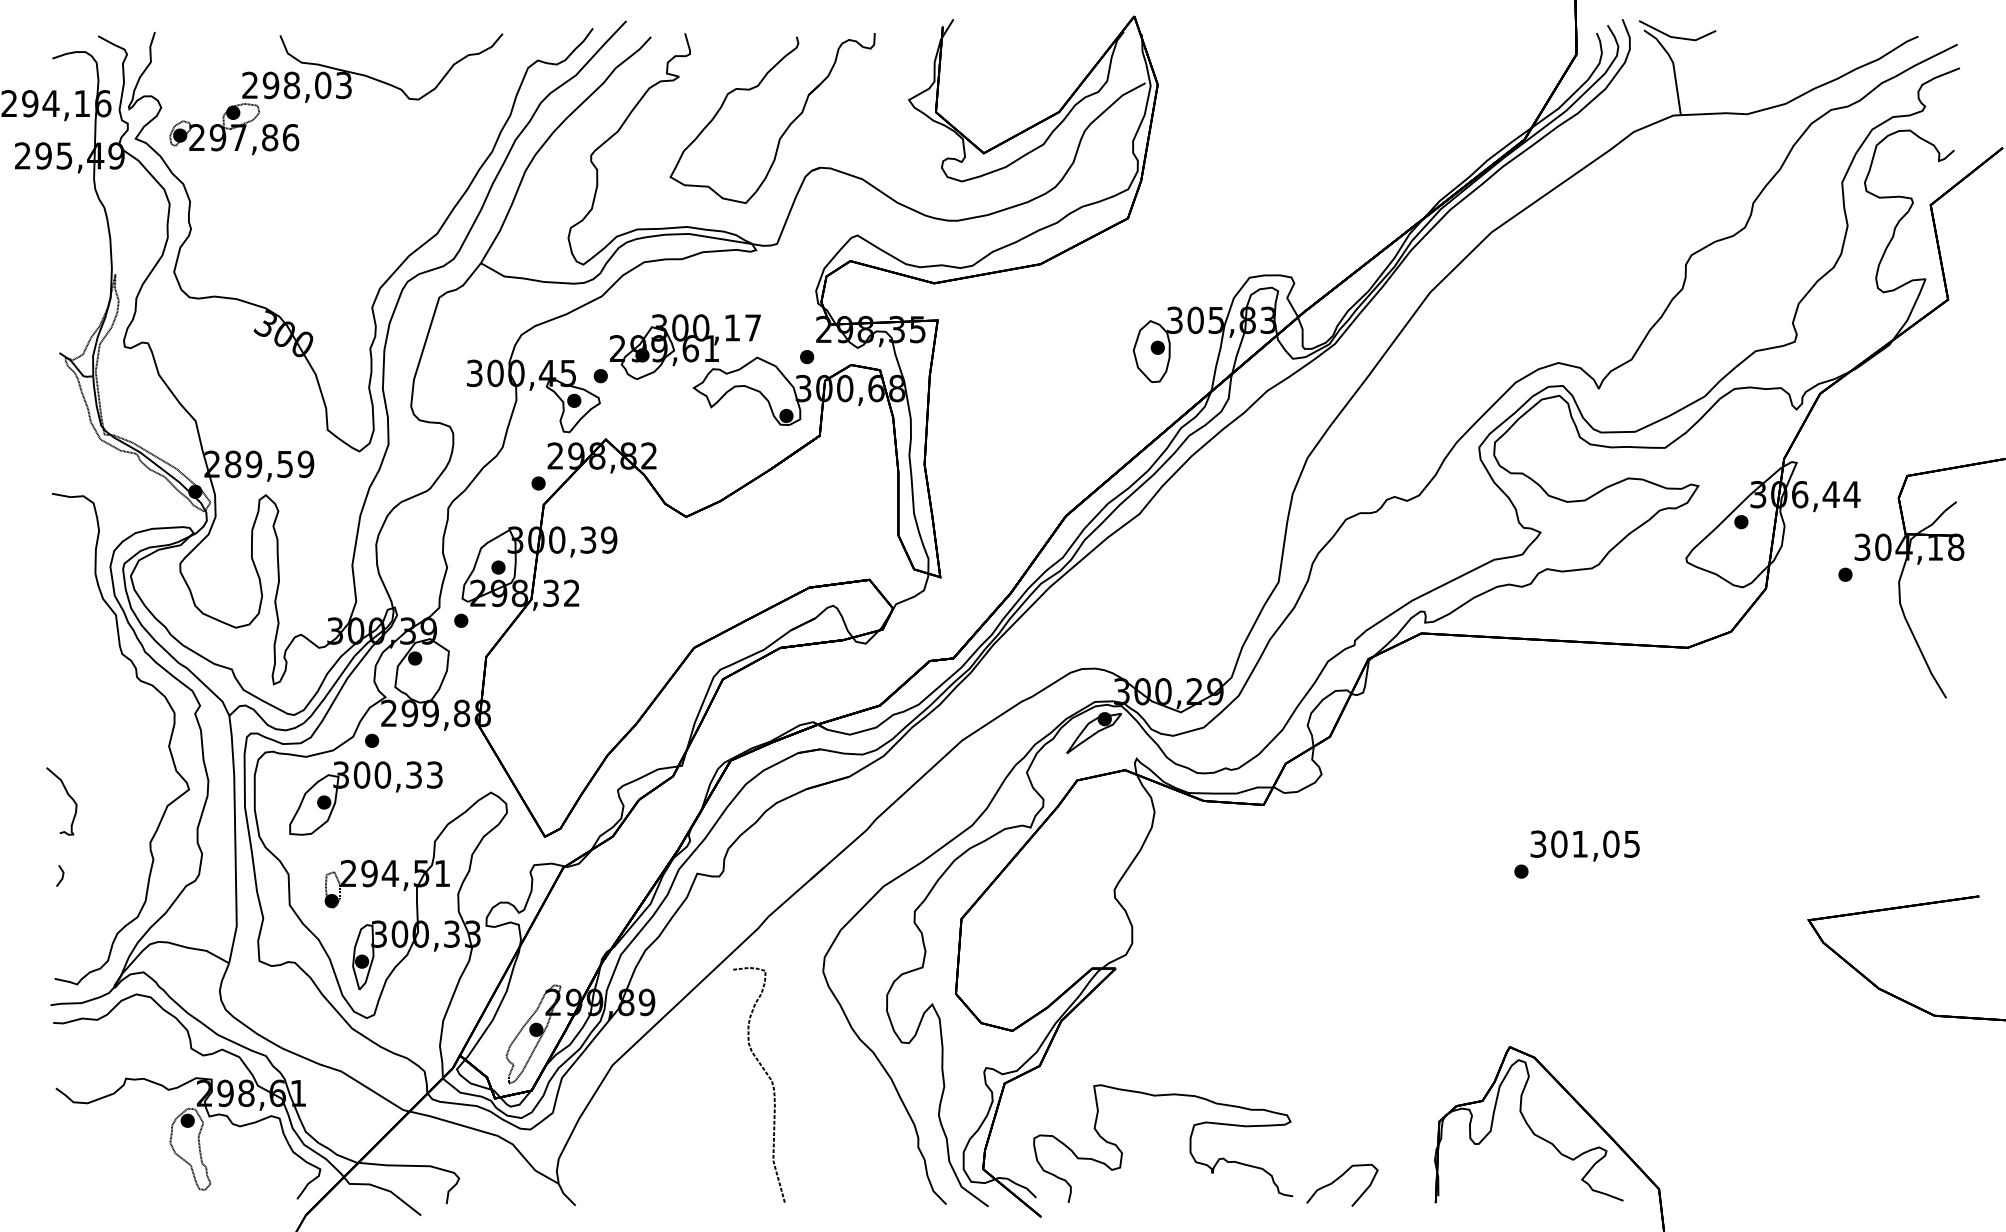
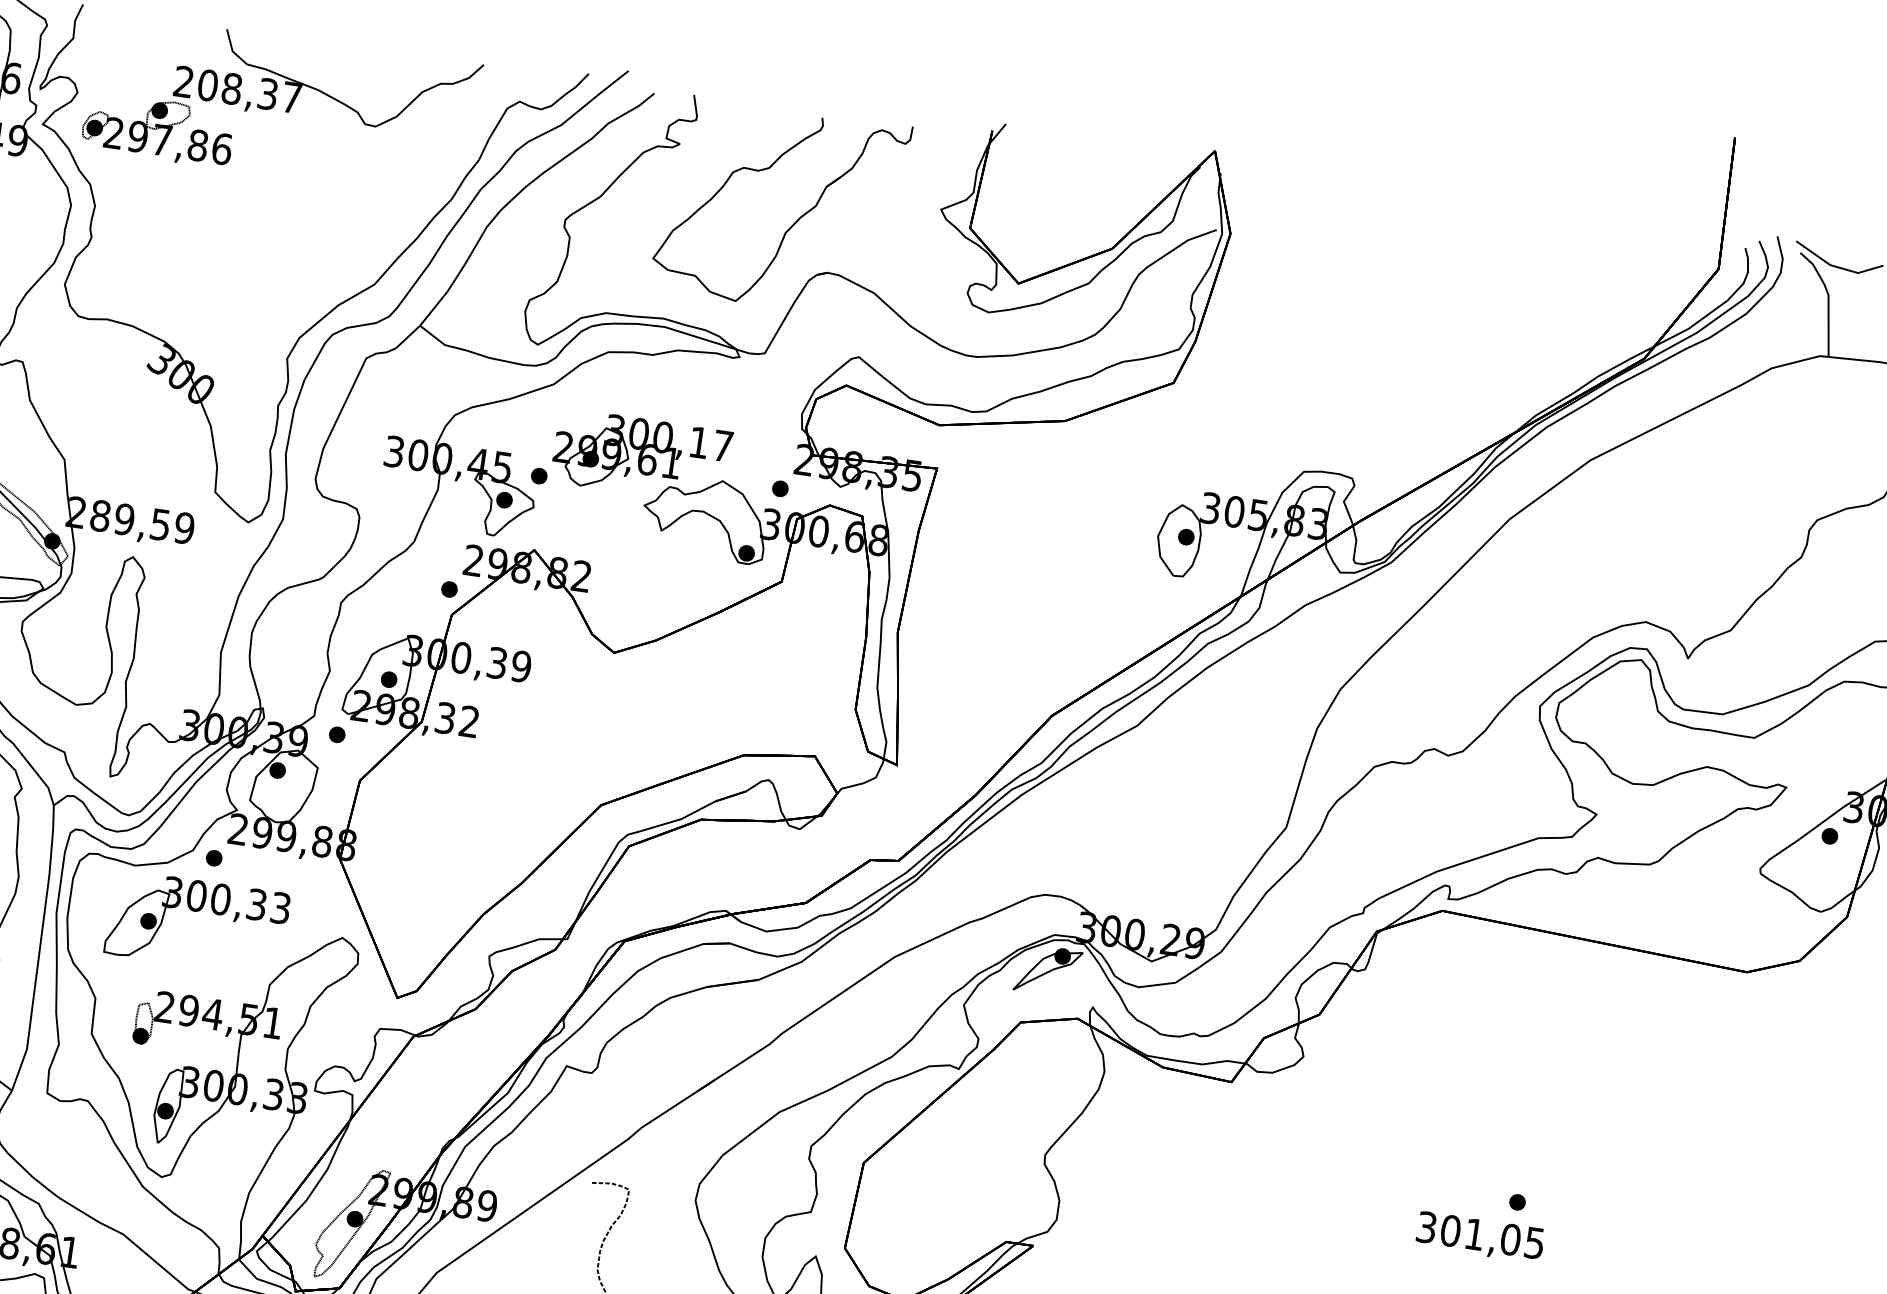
text: (306, 85) -> (248, 91), 298,03 -> 208,37
text: (1584, 845) -> (1479, 1236), moved

